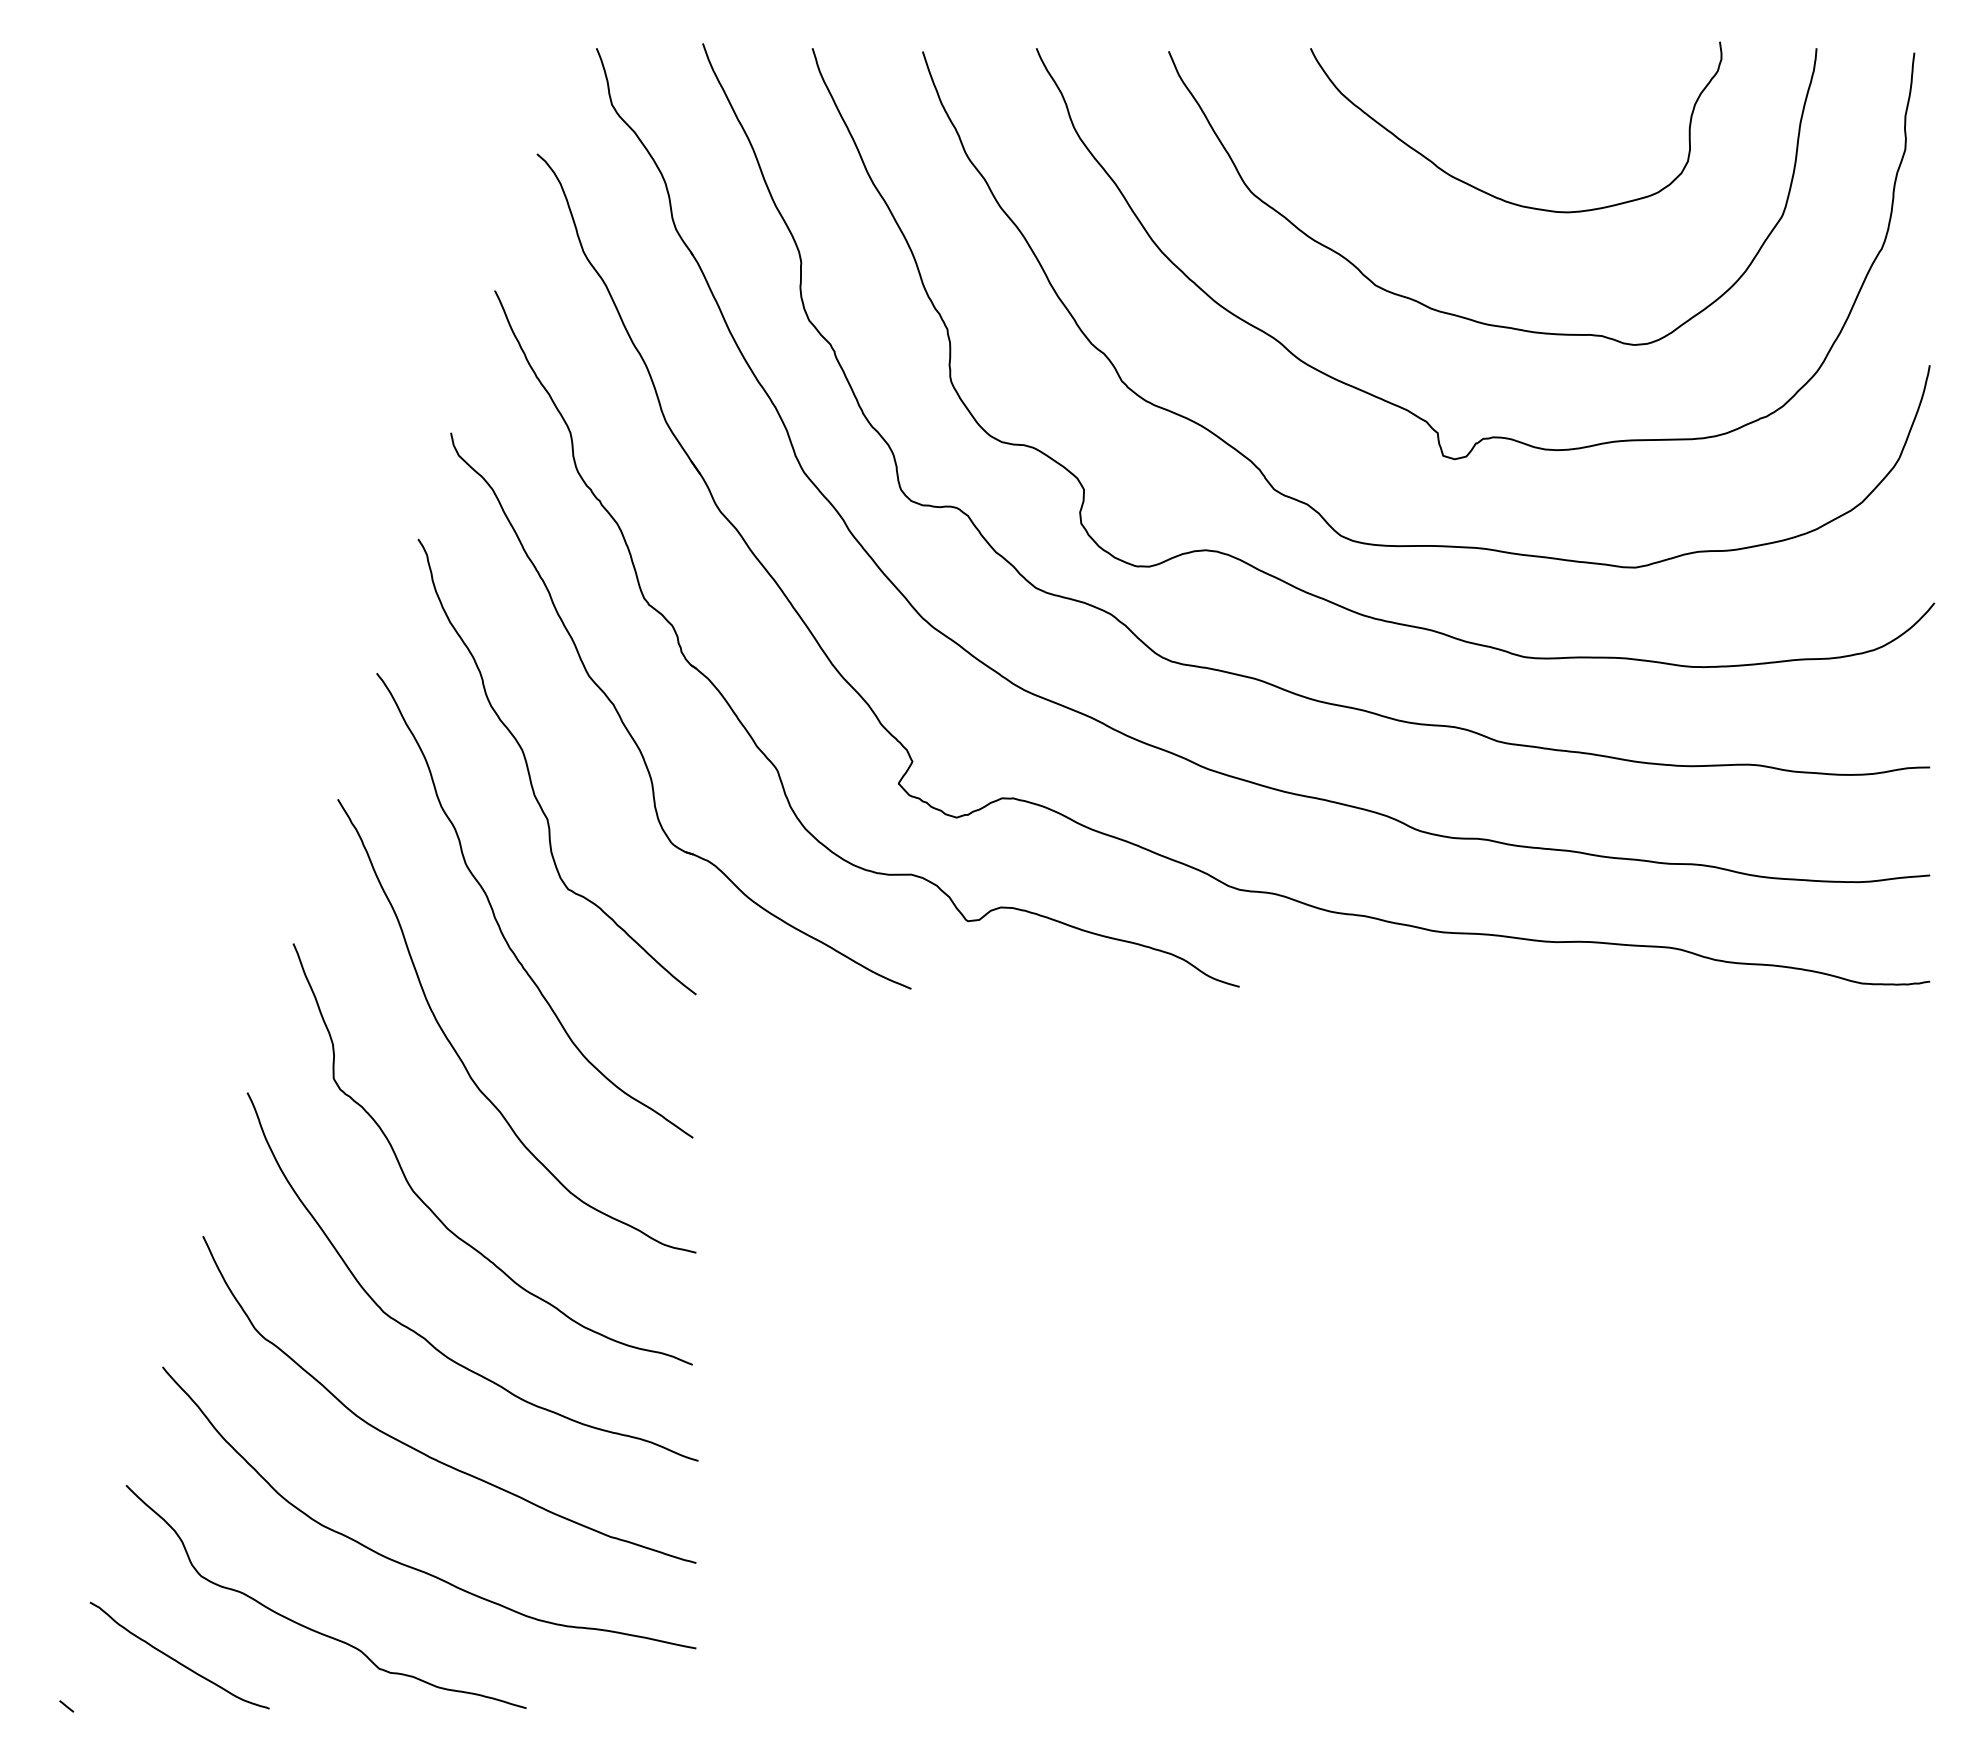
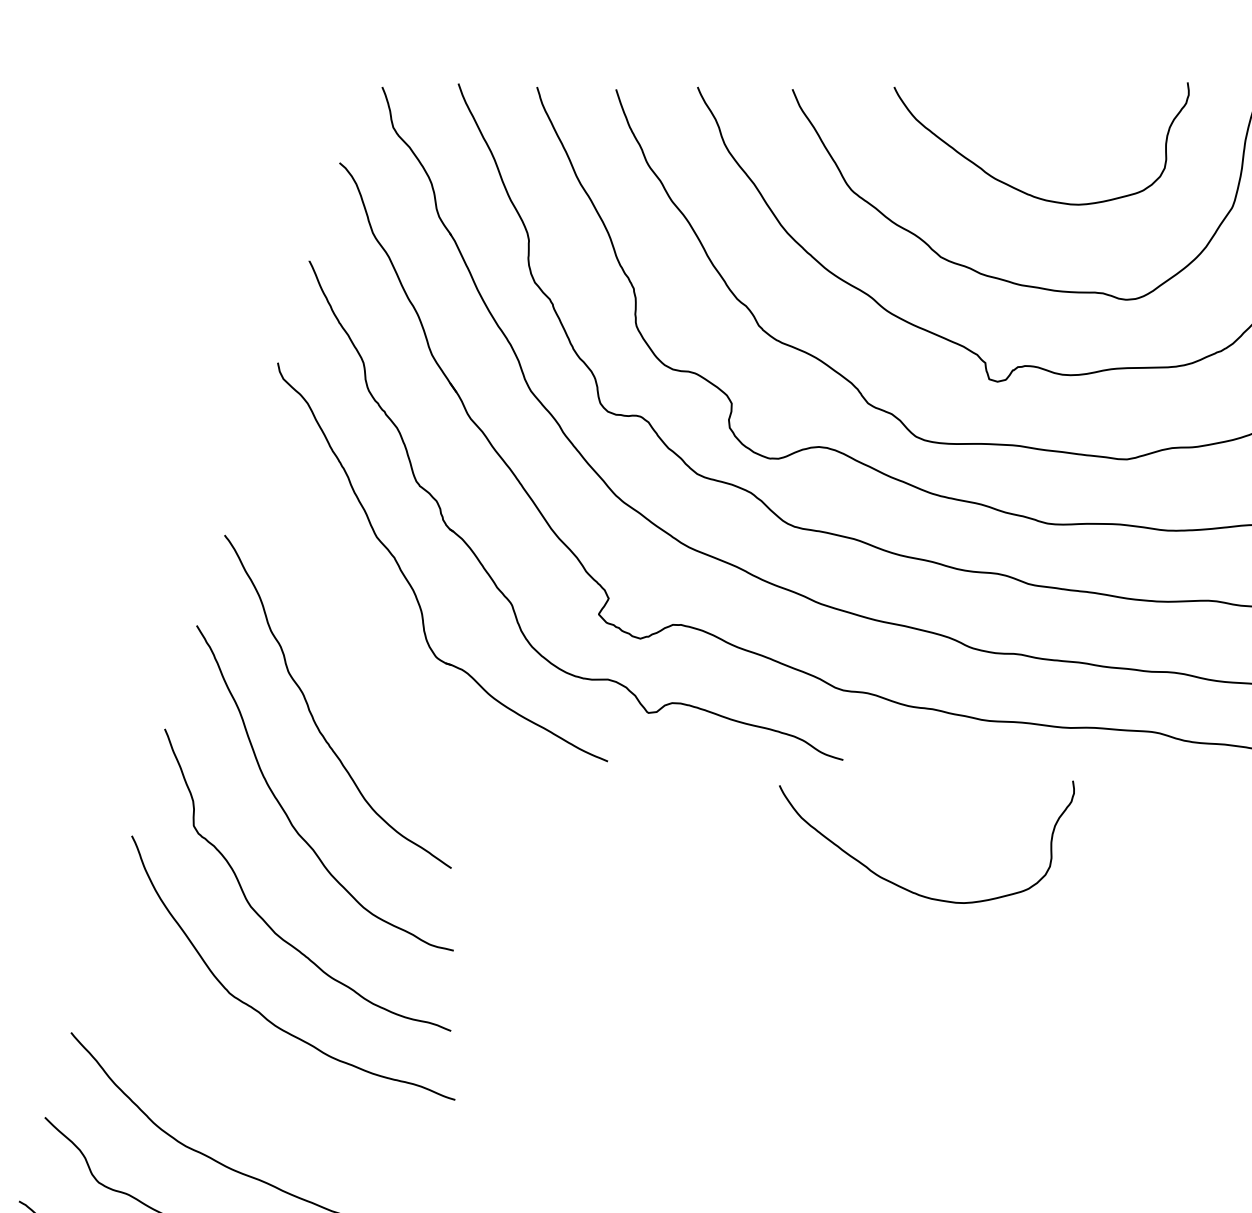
curve: (530, 774) -> (334, 607), removed
curve: (1325, 1165) -> (904, 888), added
curve: (423, 1452) -> (258, 1093), removed

